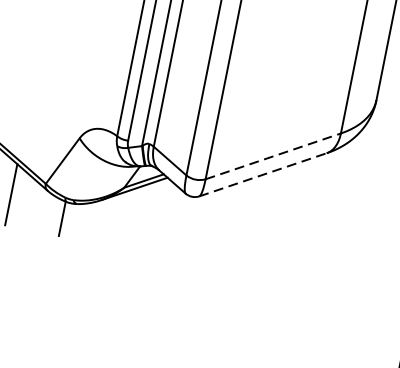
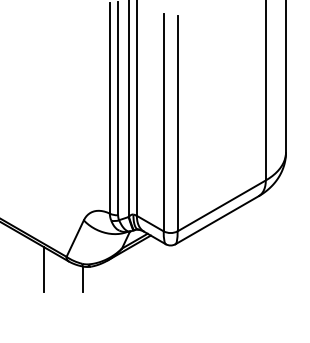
line: (273, 155) -> (221, 205), dashed -> solid
line: (263, 175) -> (217, 220), dashed -> solid

